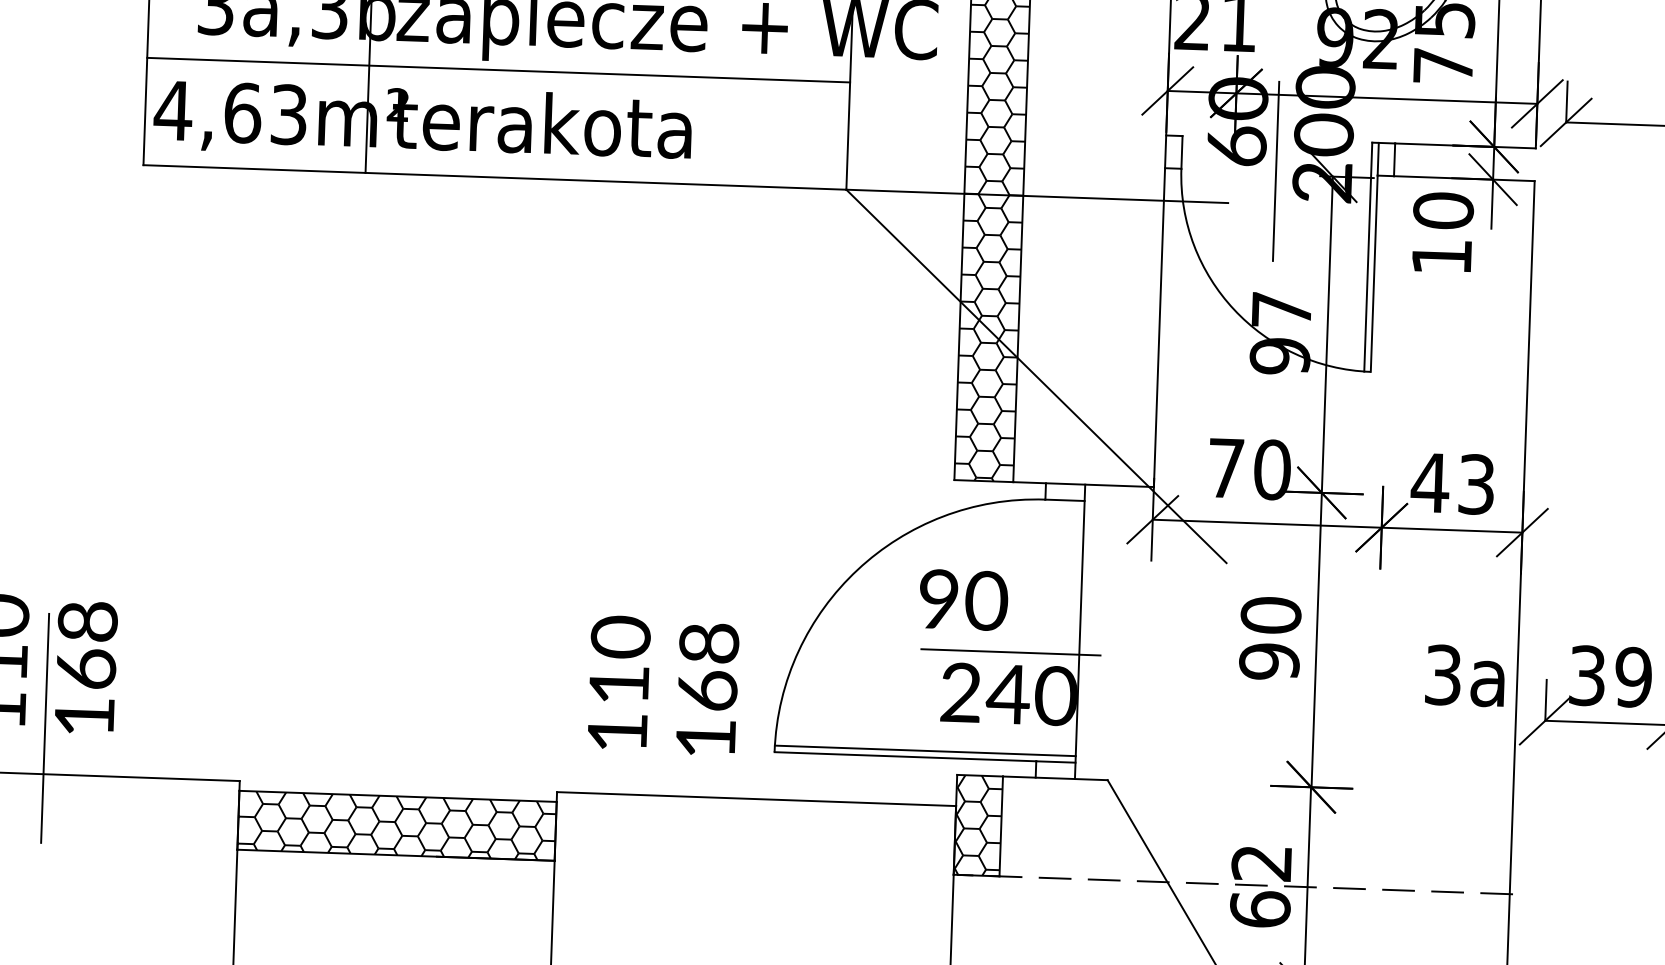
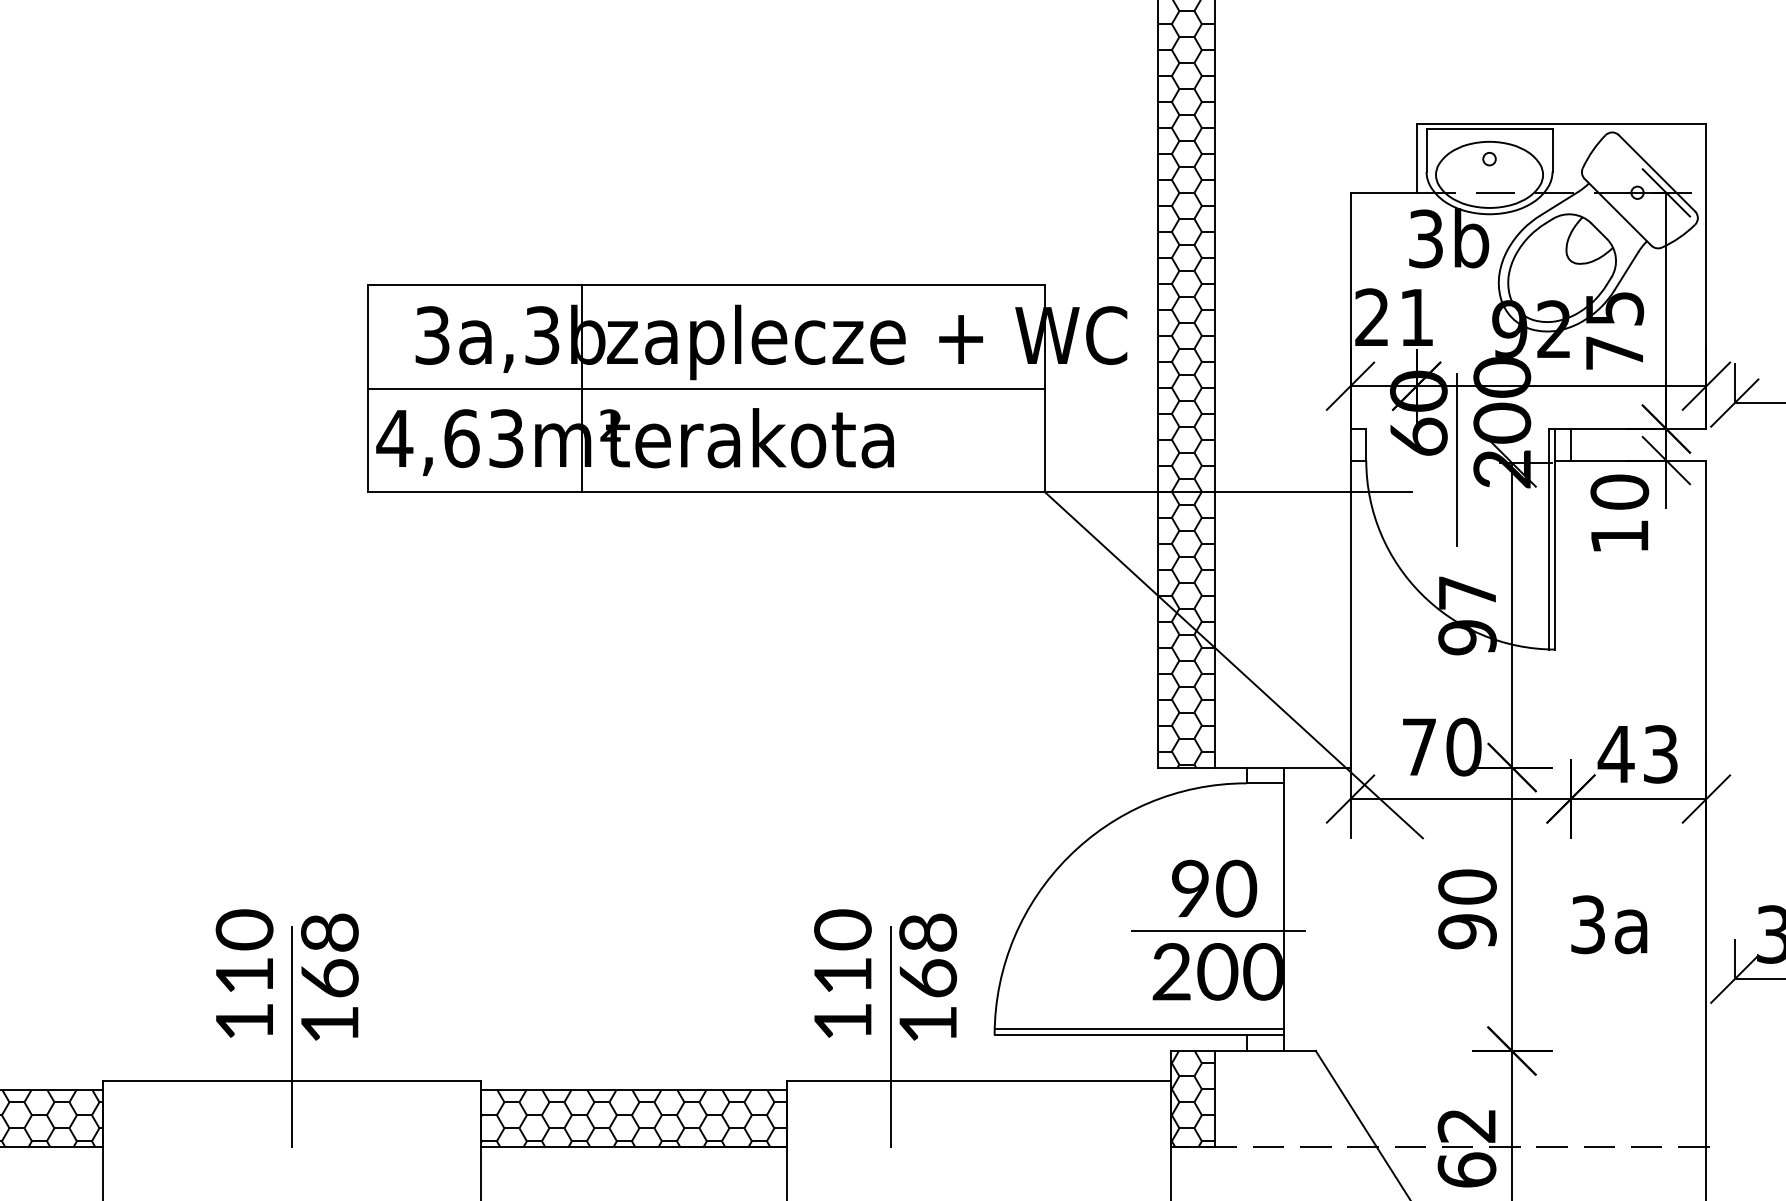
text: (963, 599) -> (1214, 888), moved
text: (1465, 675) -> (1609, 924), moved
text: (1008, 693) -> (1217, 971), 240 -> 200
line: (666, 749) -> (890, 1036), added

